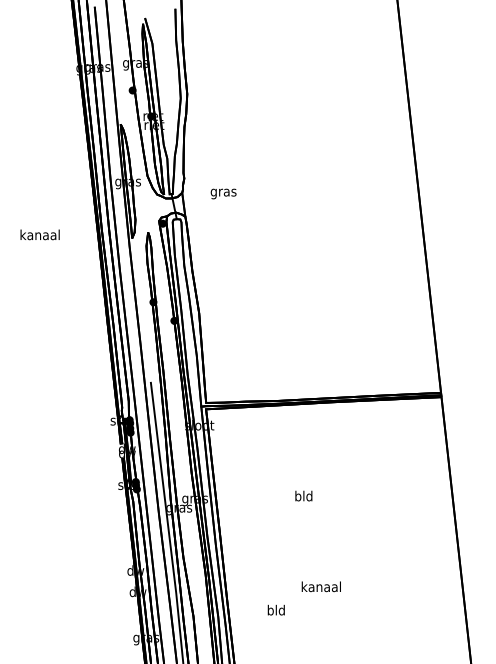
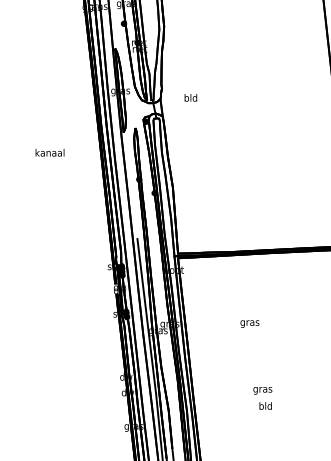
text: (223, 192) -> (190, 98), gras -> bld
text: (39, 234) -> (49, 152), moved
text: (303, 497) -> (249, 323), bld -> gras
text: (320, 587) -> (262, 389), kanaal -> gras
text: (275, 609) -> (265, 405), moved

